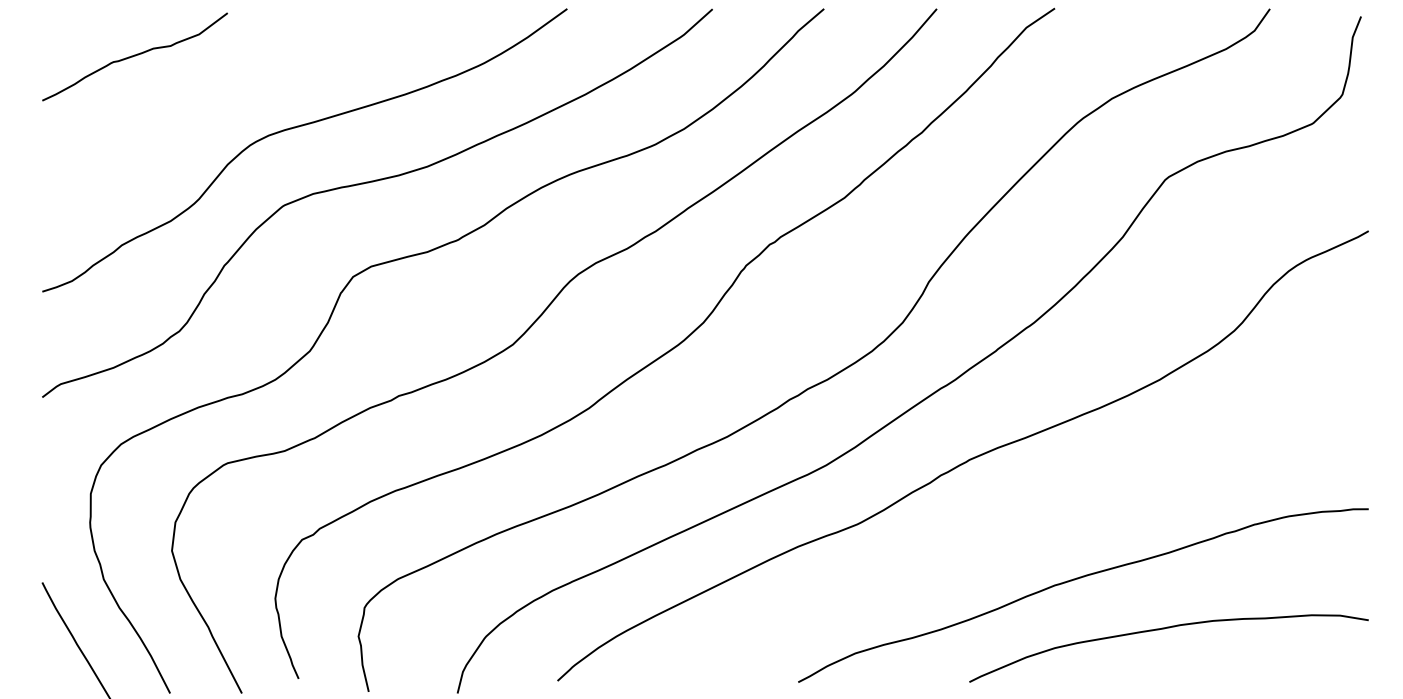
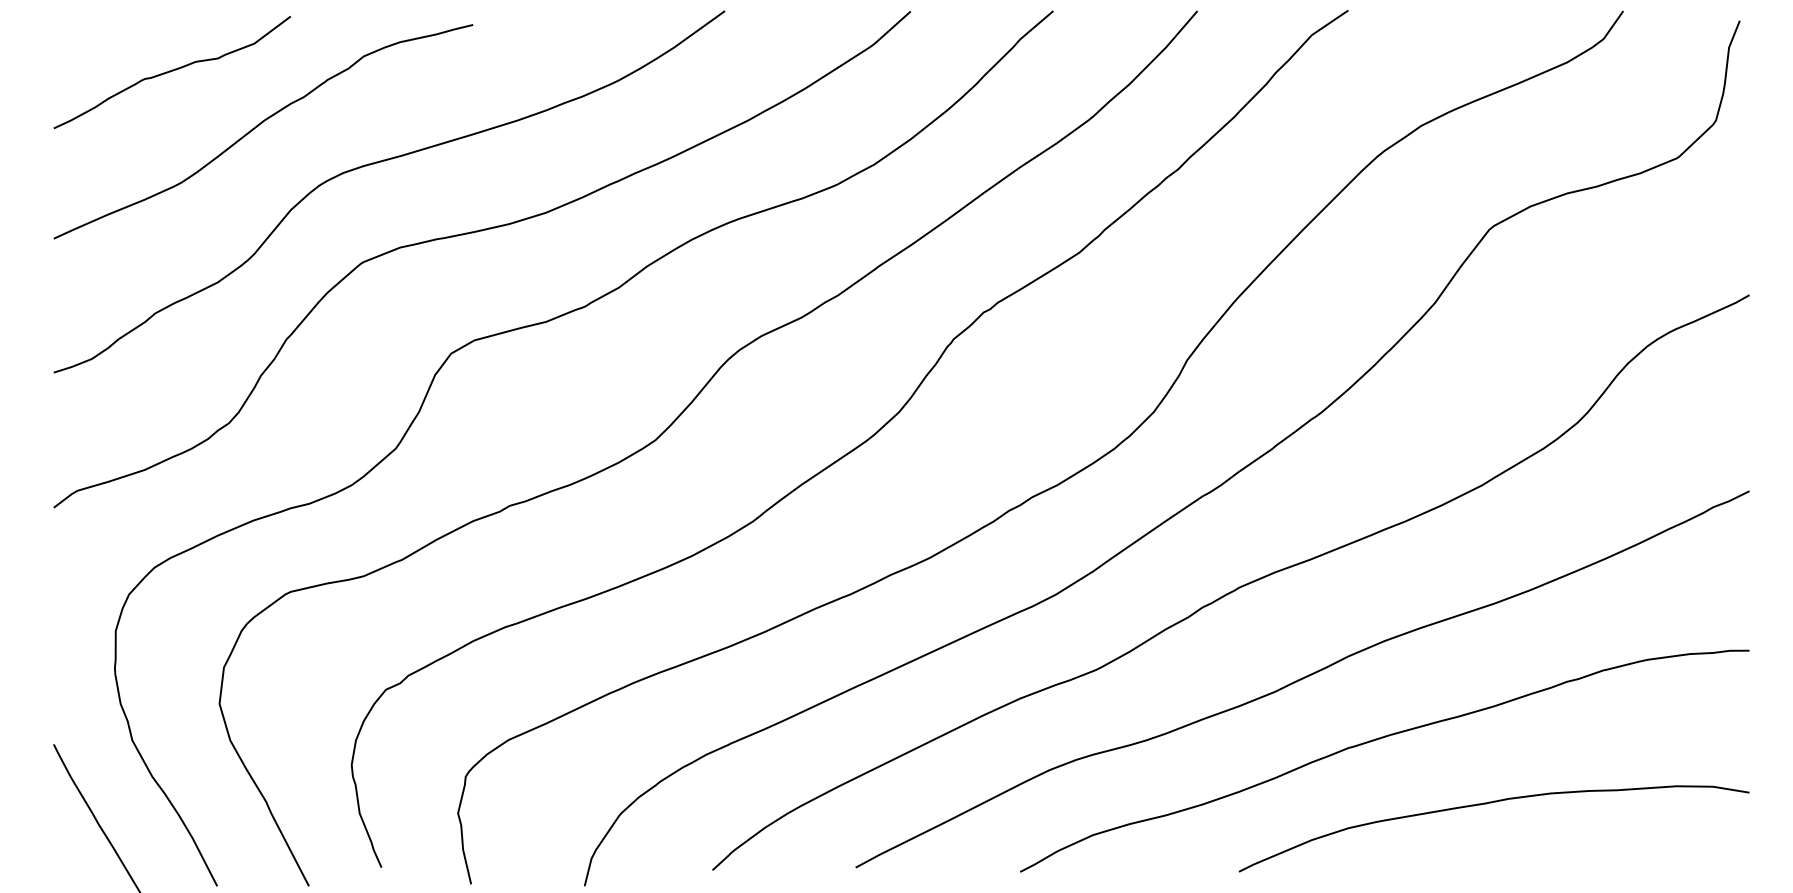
curve: (202, 99) -> (258, 126), added
curve: (1019, 531) -> (1302, 679), added

